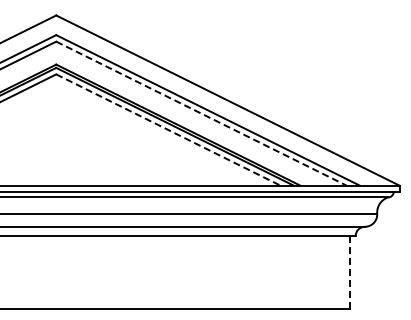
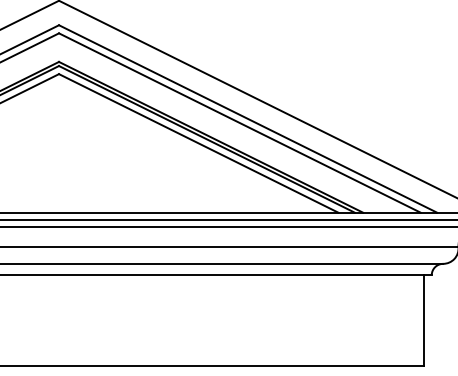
line: (201, 113) -> (239, 122), dashed -> solid
line: (168, 130) -> (198, 143), dashed -> solid
line: (349, 272) -> (424, 320), dashed -> solid

